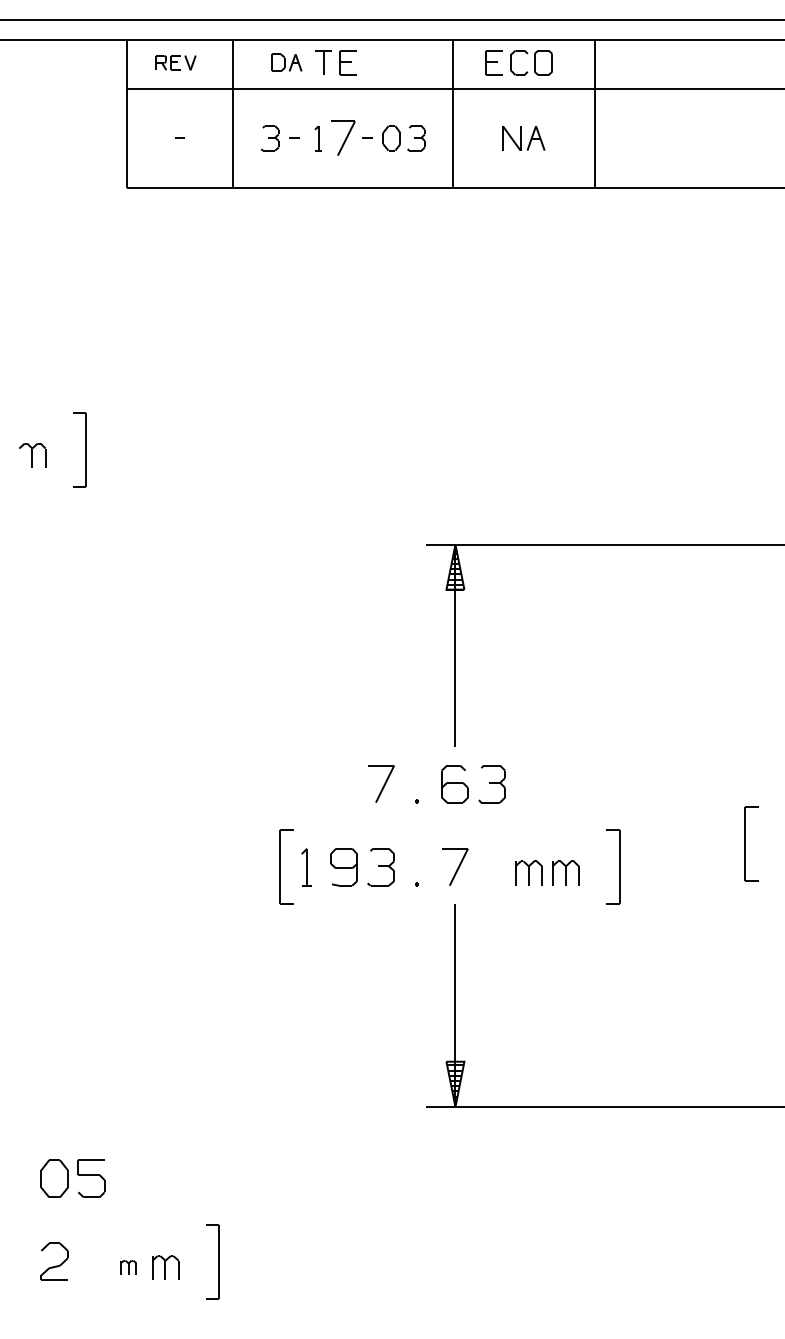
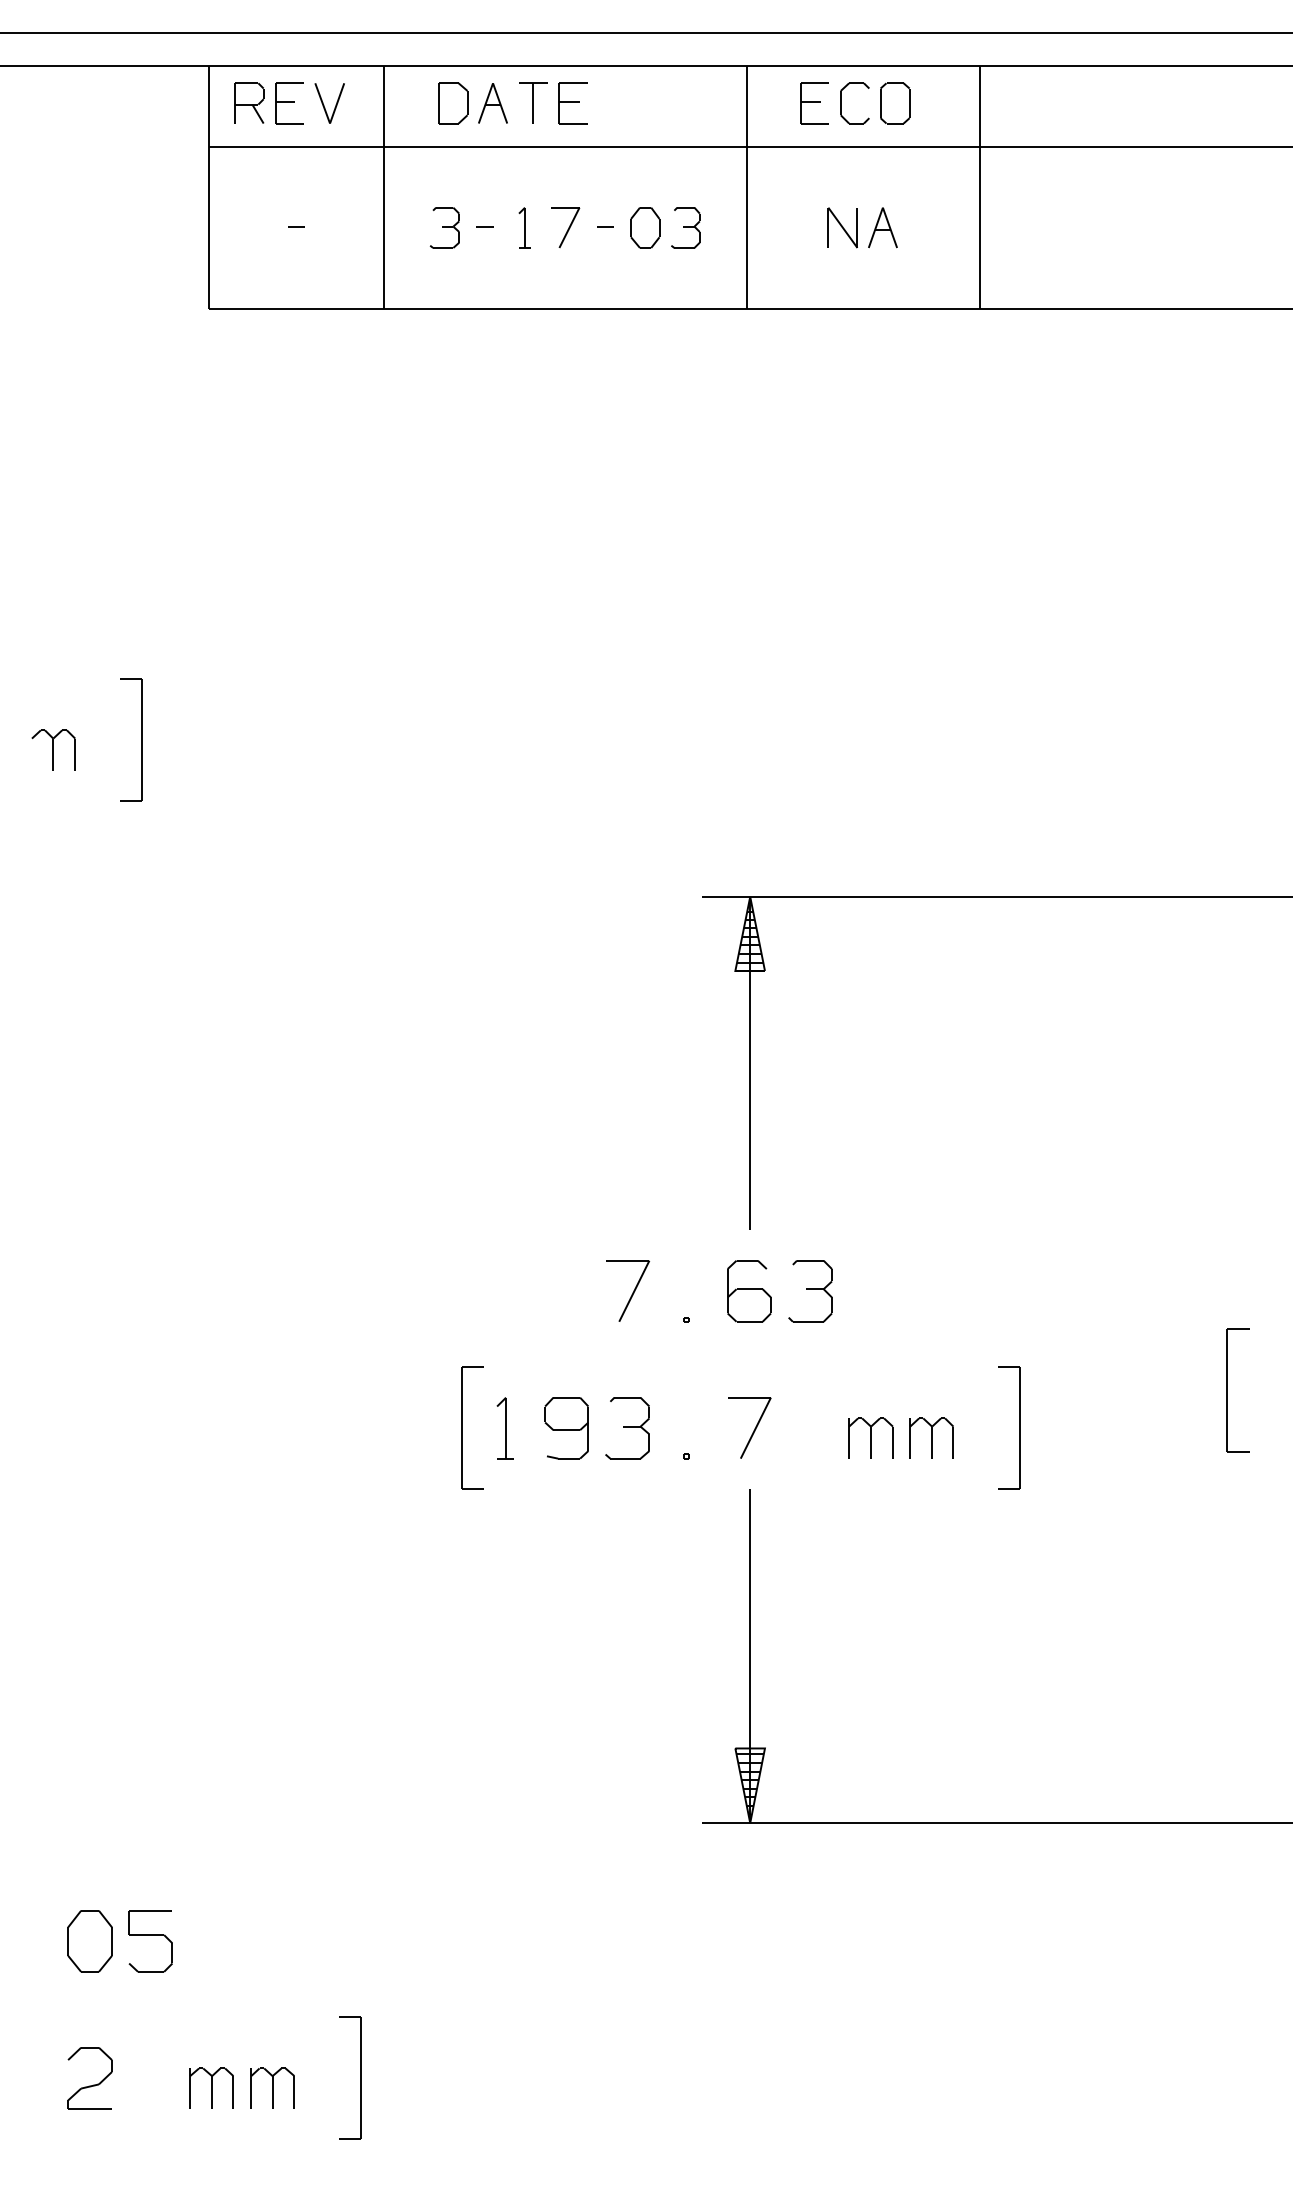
part: (175, 62) -> (289, 102), size x1.67
part: (286, 62) -> (471, 102), size x1.43
part: (343, 137) -> (565, 226), size x0.71
part: (128, 1267) -> (211, 2087), size x1.67

